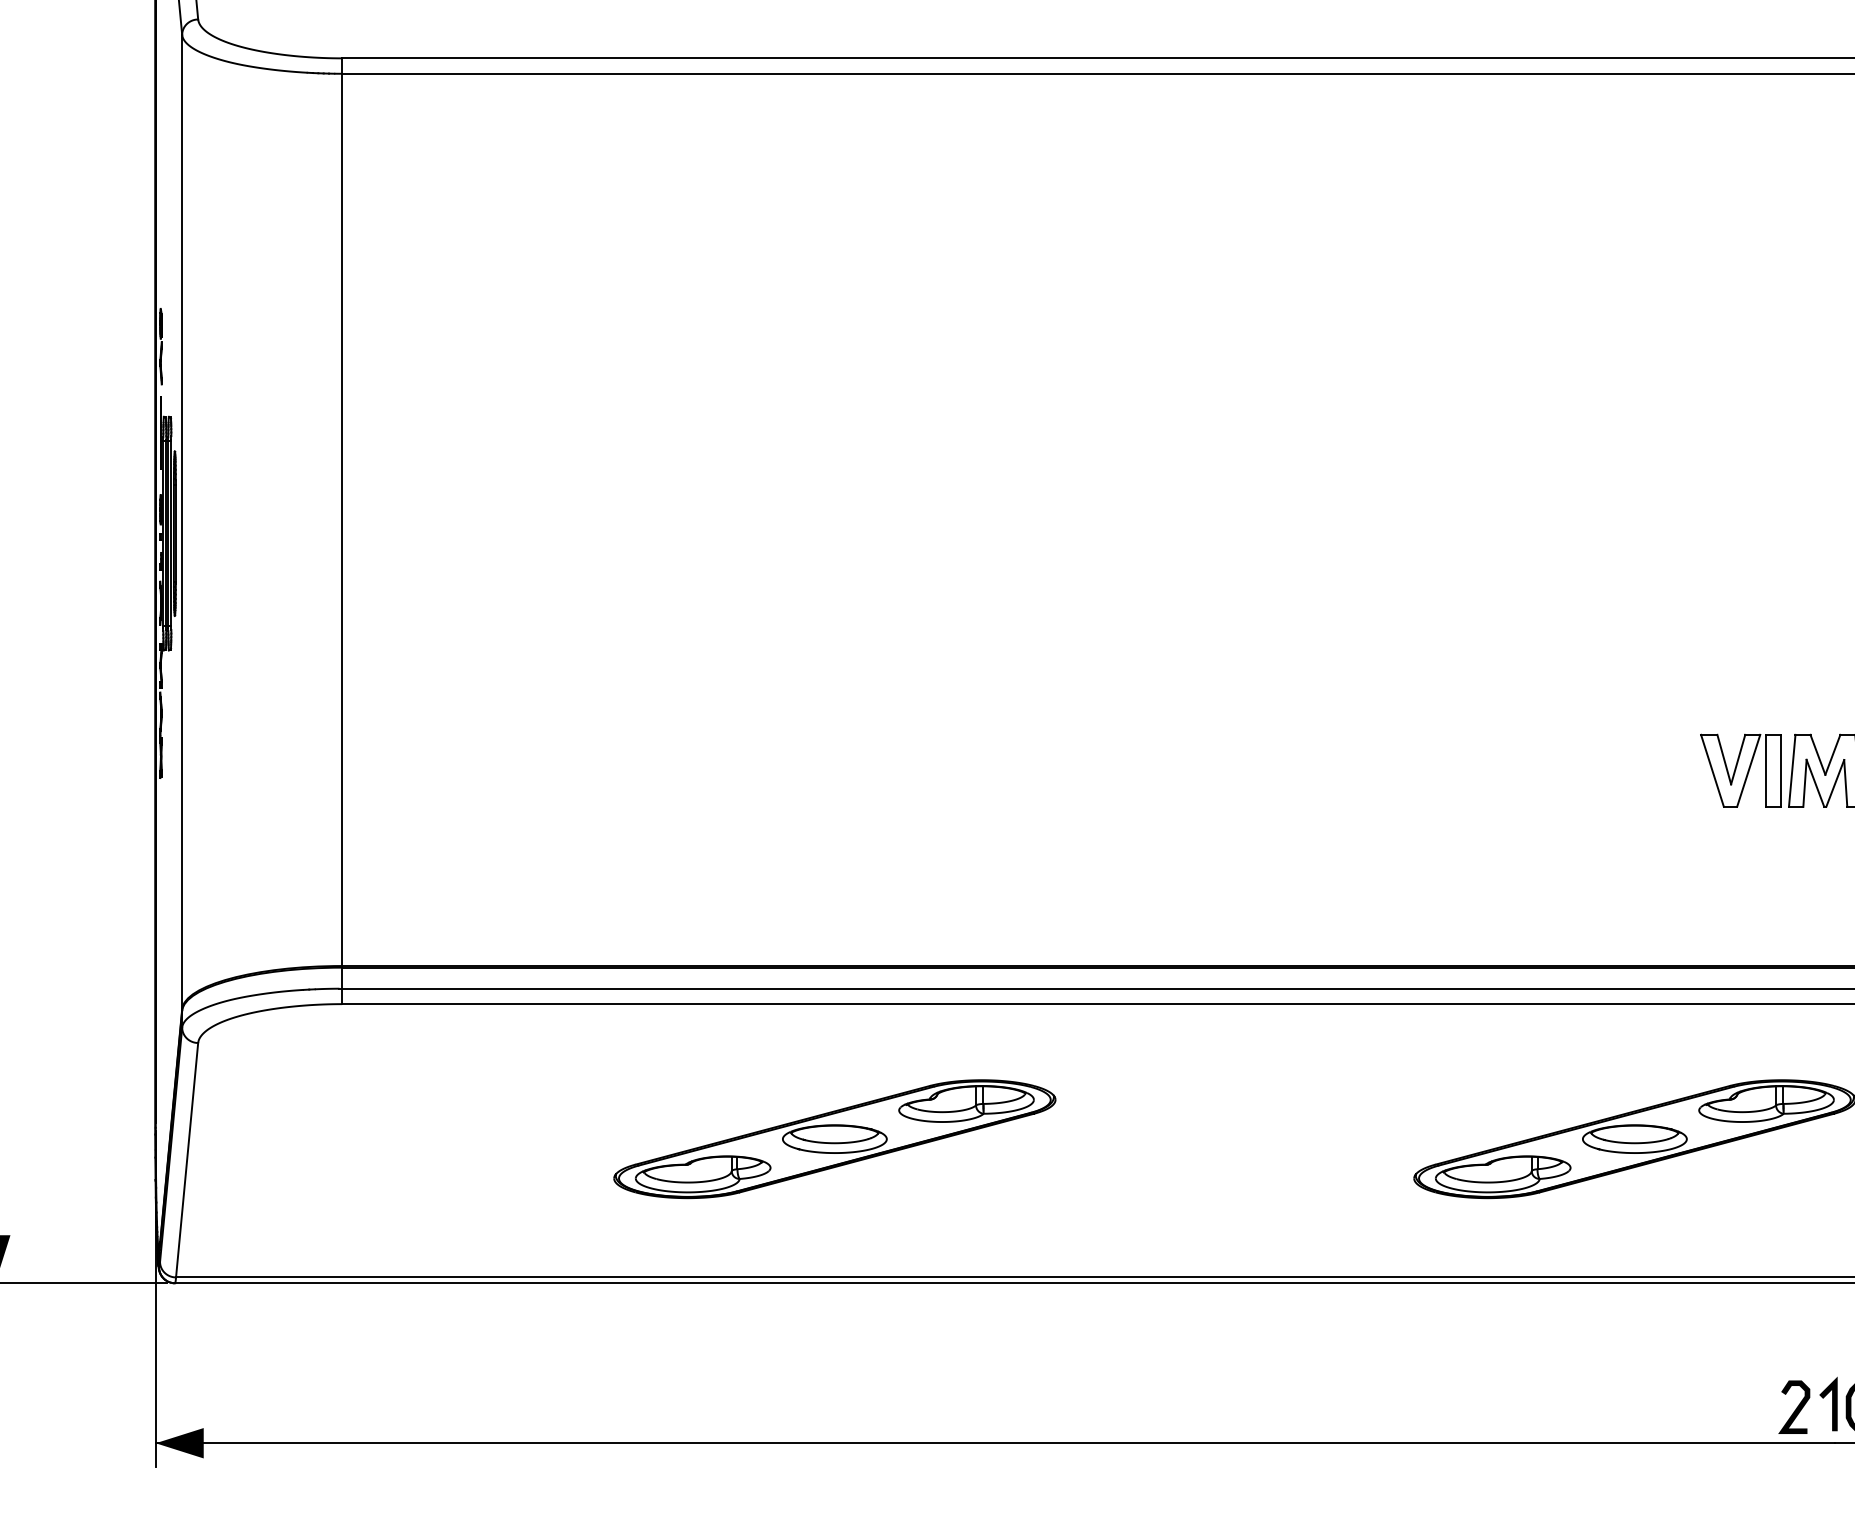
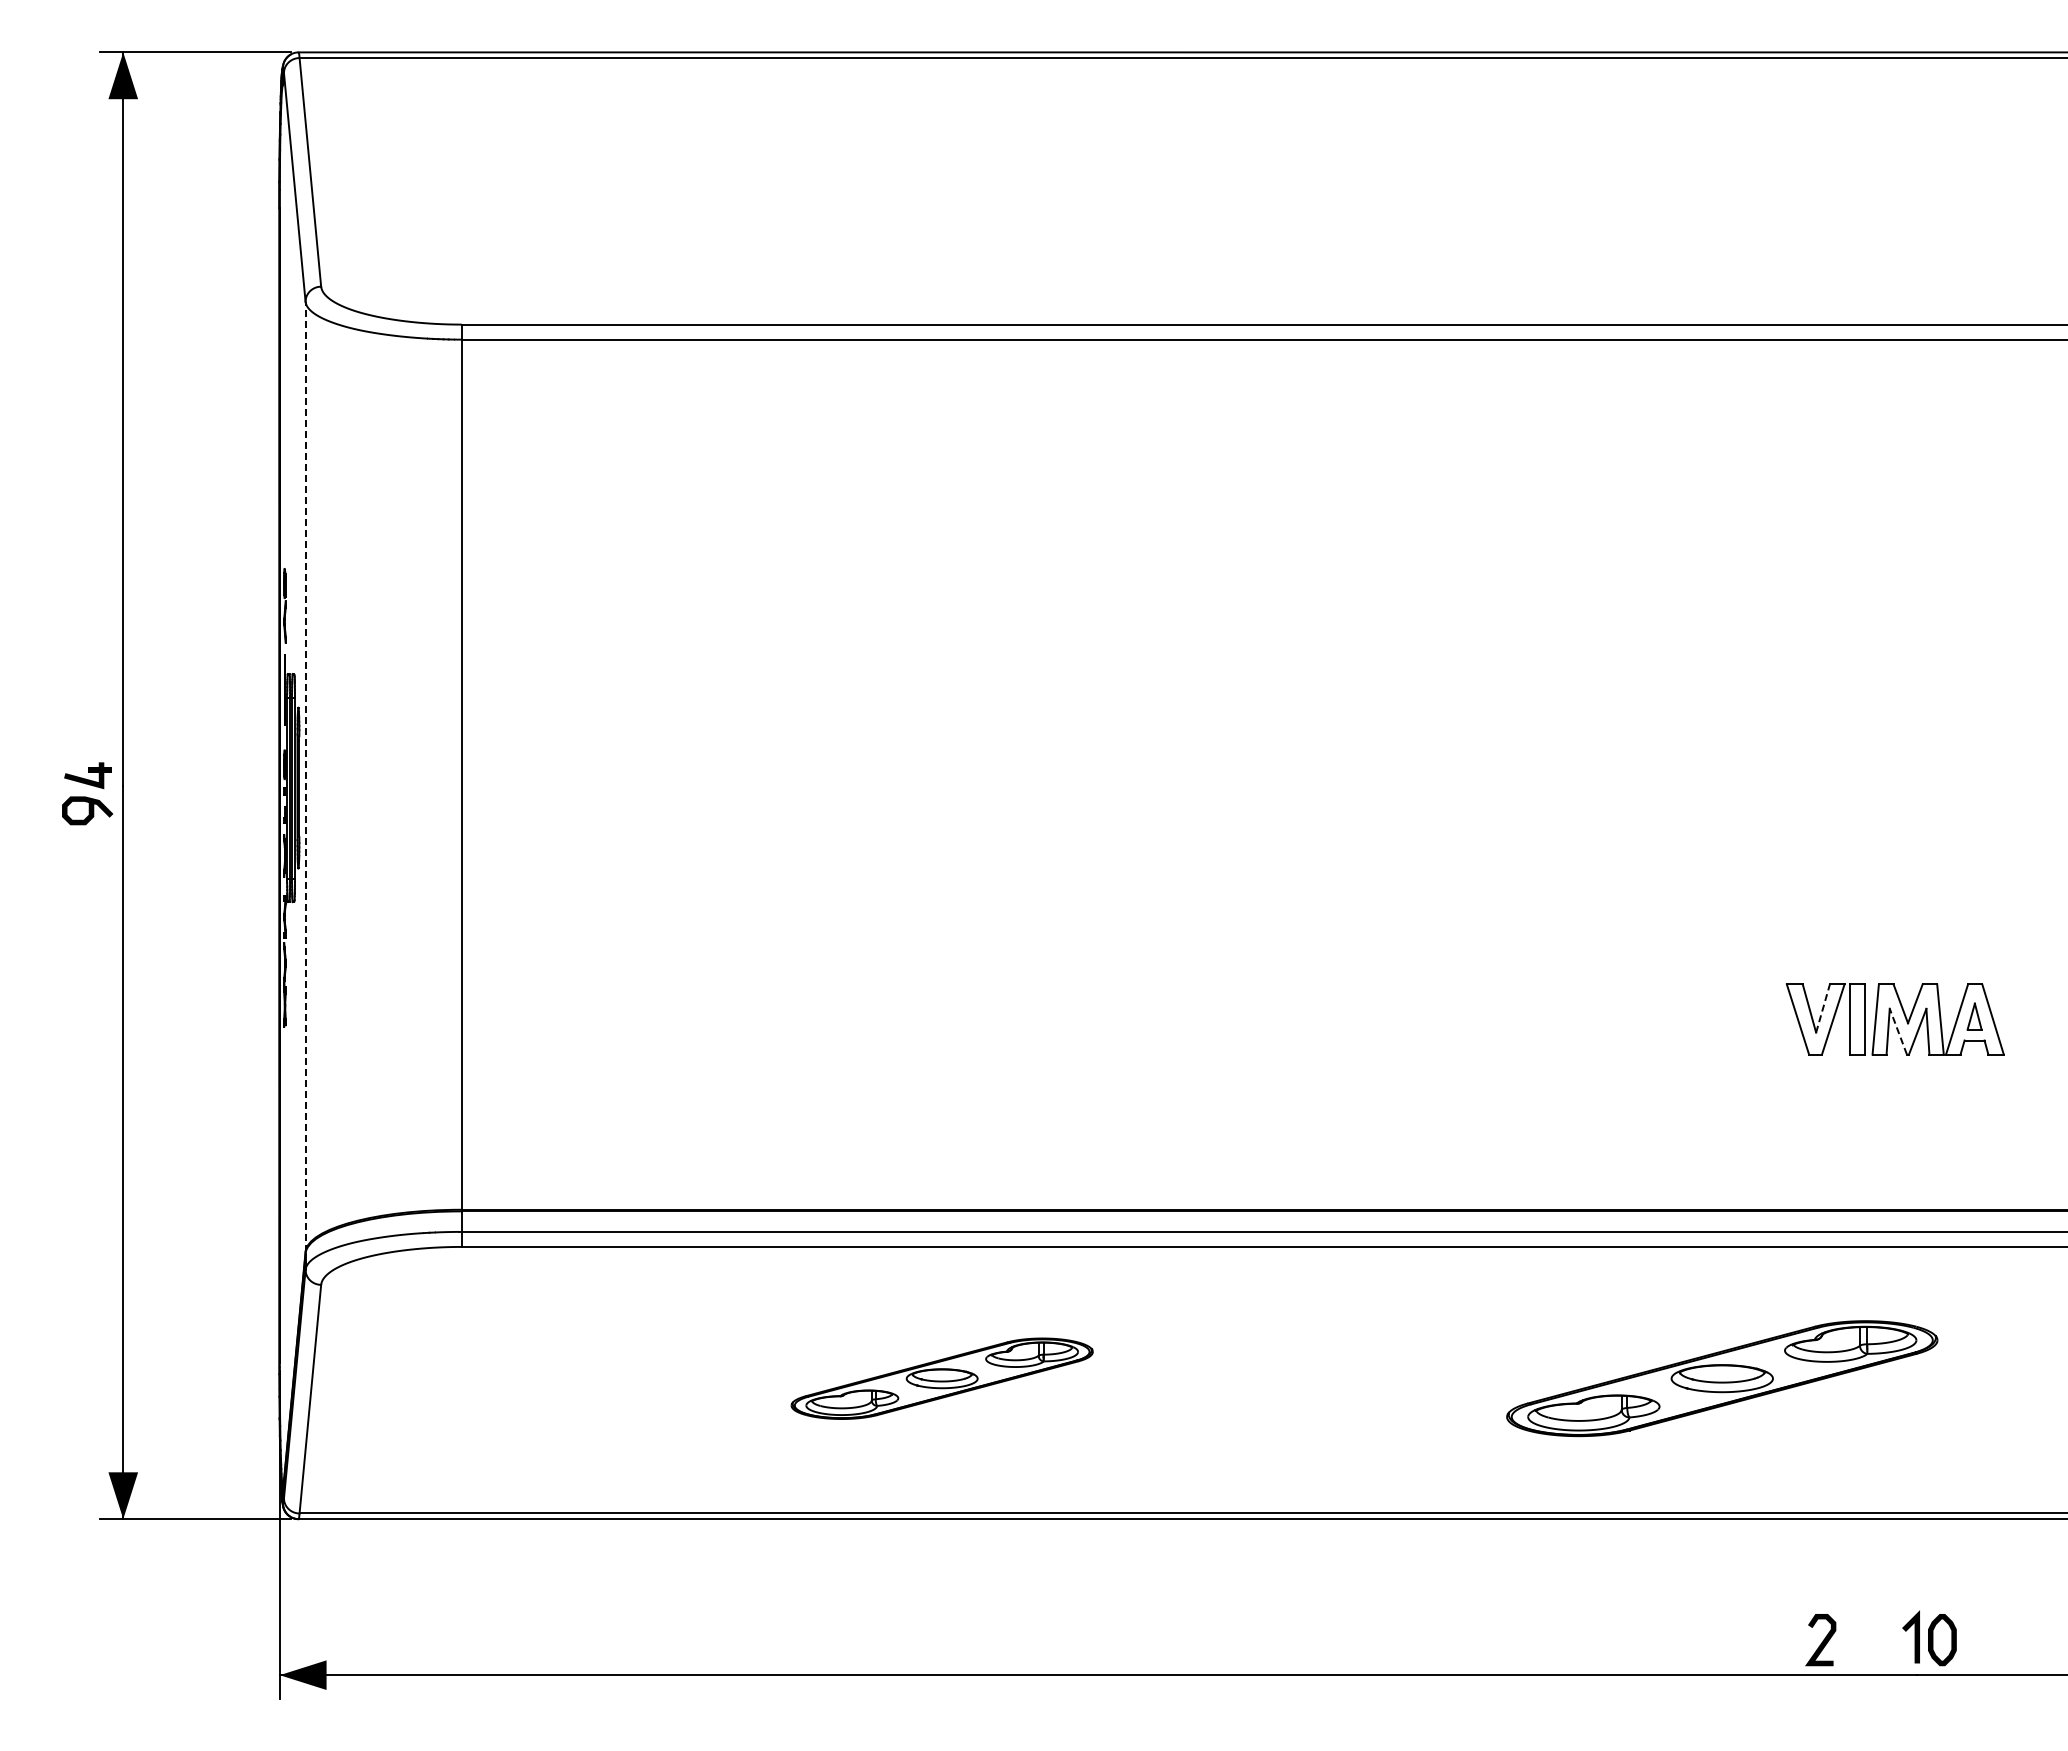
line: (182, 521) -> (305, 776), solid -> dashed
line: (1738, 759) -> (1823, 1008), solid -> dashed
line: (1815, 783) -> (1898, 1031), solid -> dashed
part: (835, 1139) -> (942, 1378), size x0.7
curve: (1796, 1408) -> (1822, 1641), moved

